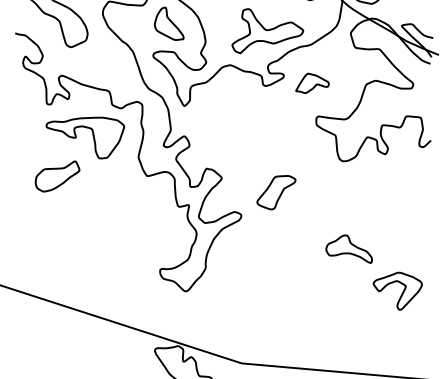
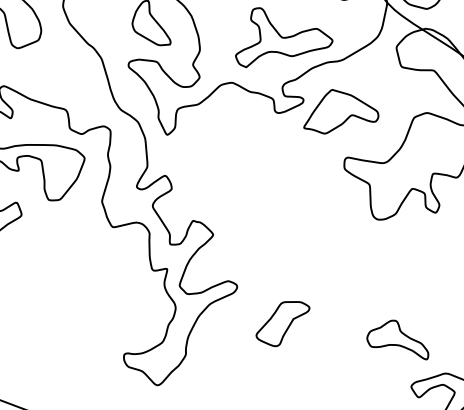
part: (312, 83) -> (341, 112), size x1.67
part: (276, 192) -> (283, 323), moved
part: (348, 248) -> (397, 338), moved

